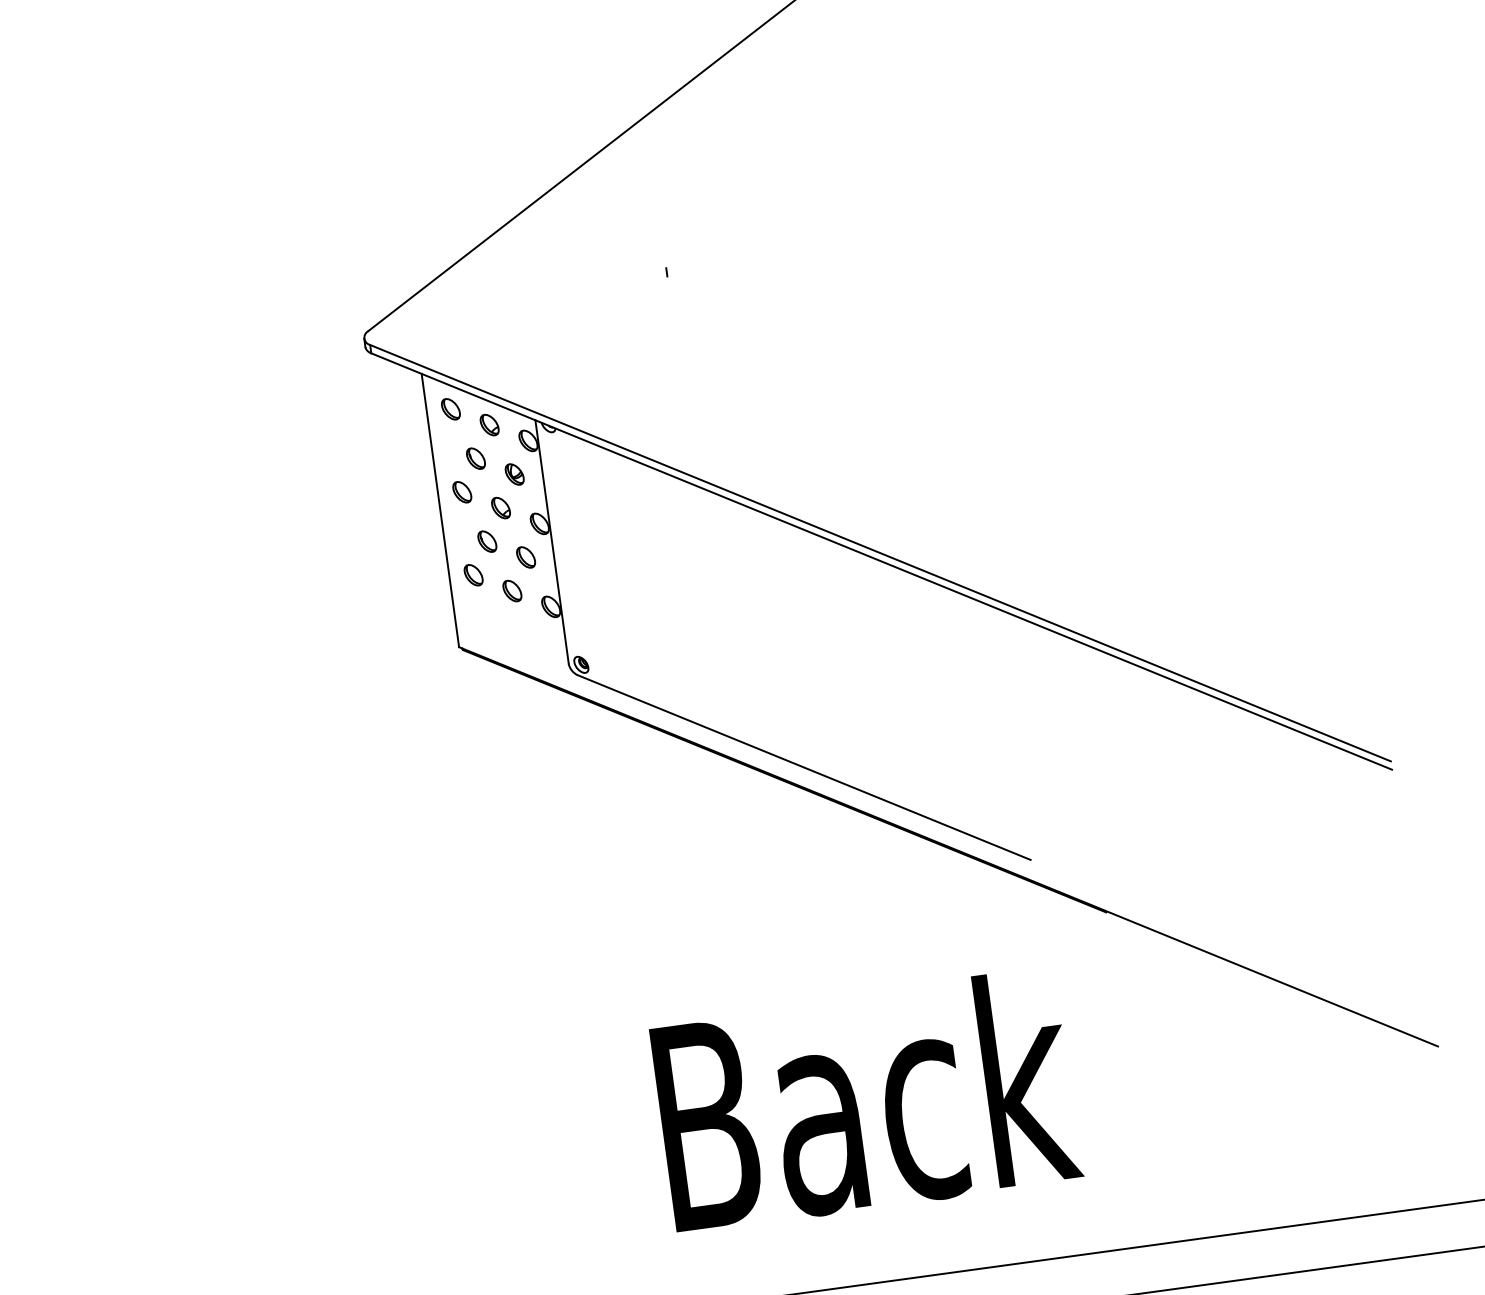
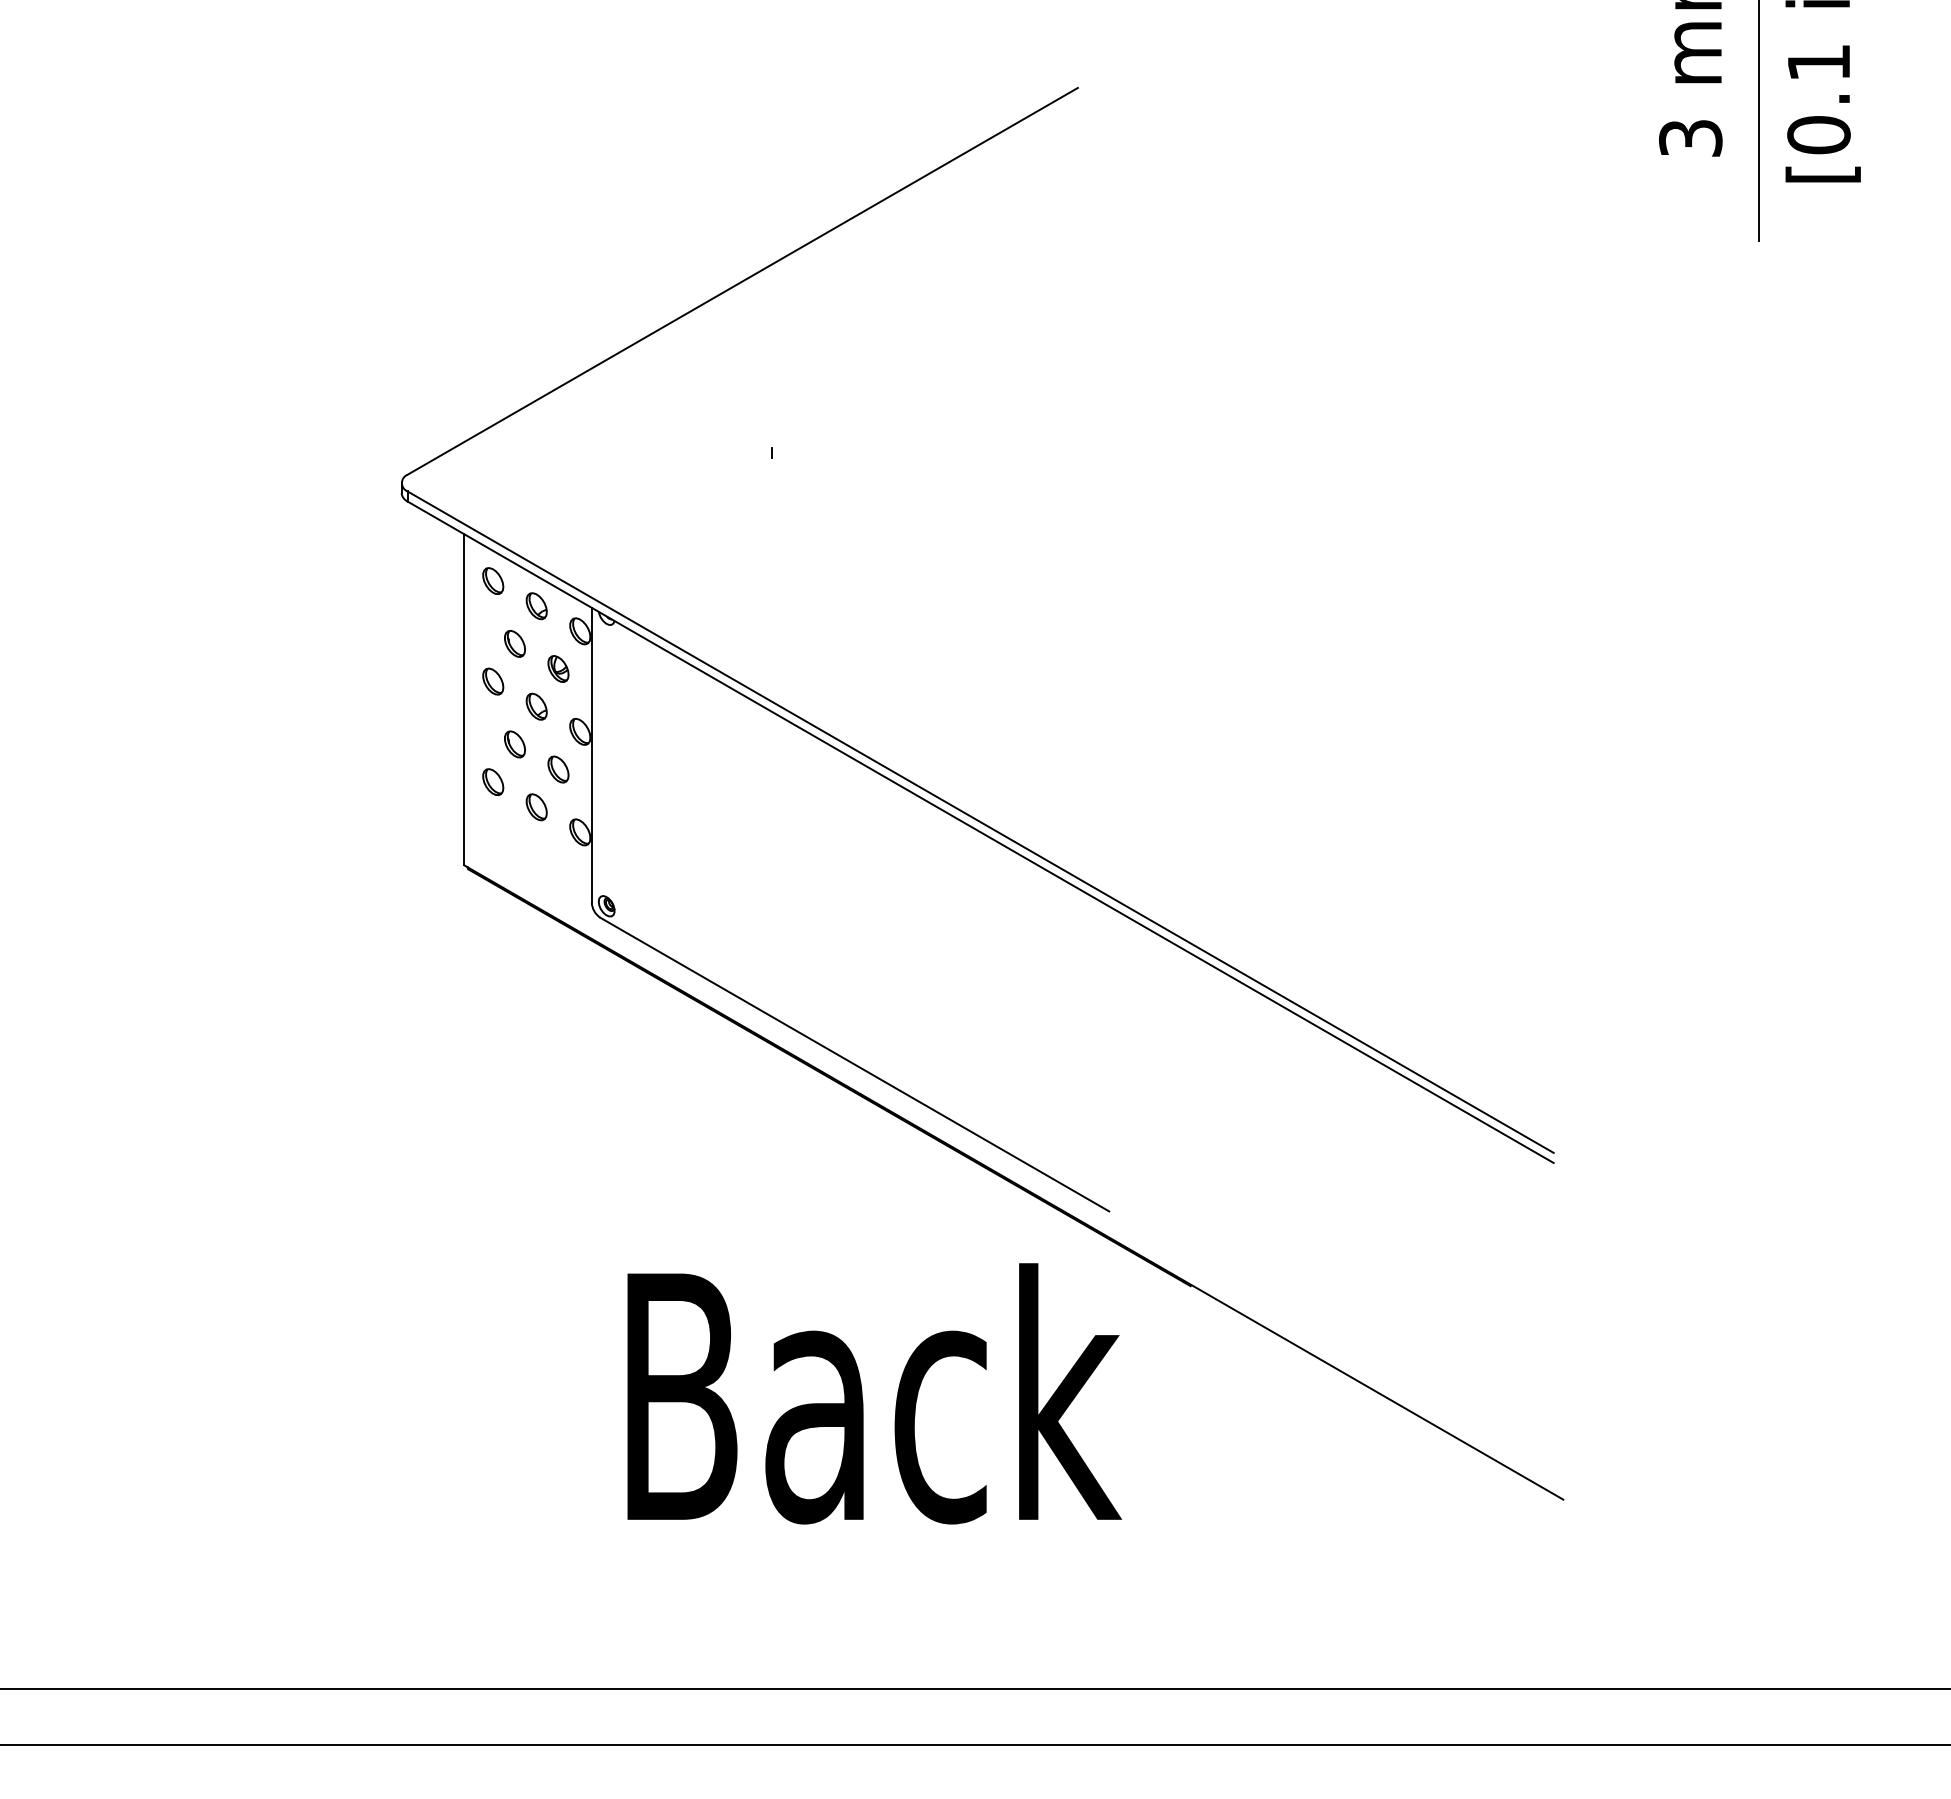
text: (866, 1100) -> (874, 1393), moved

